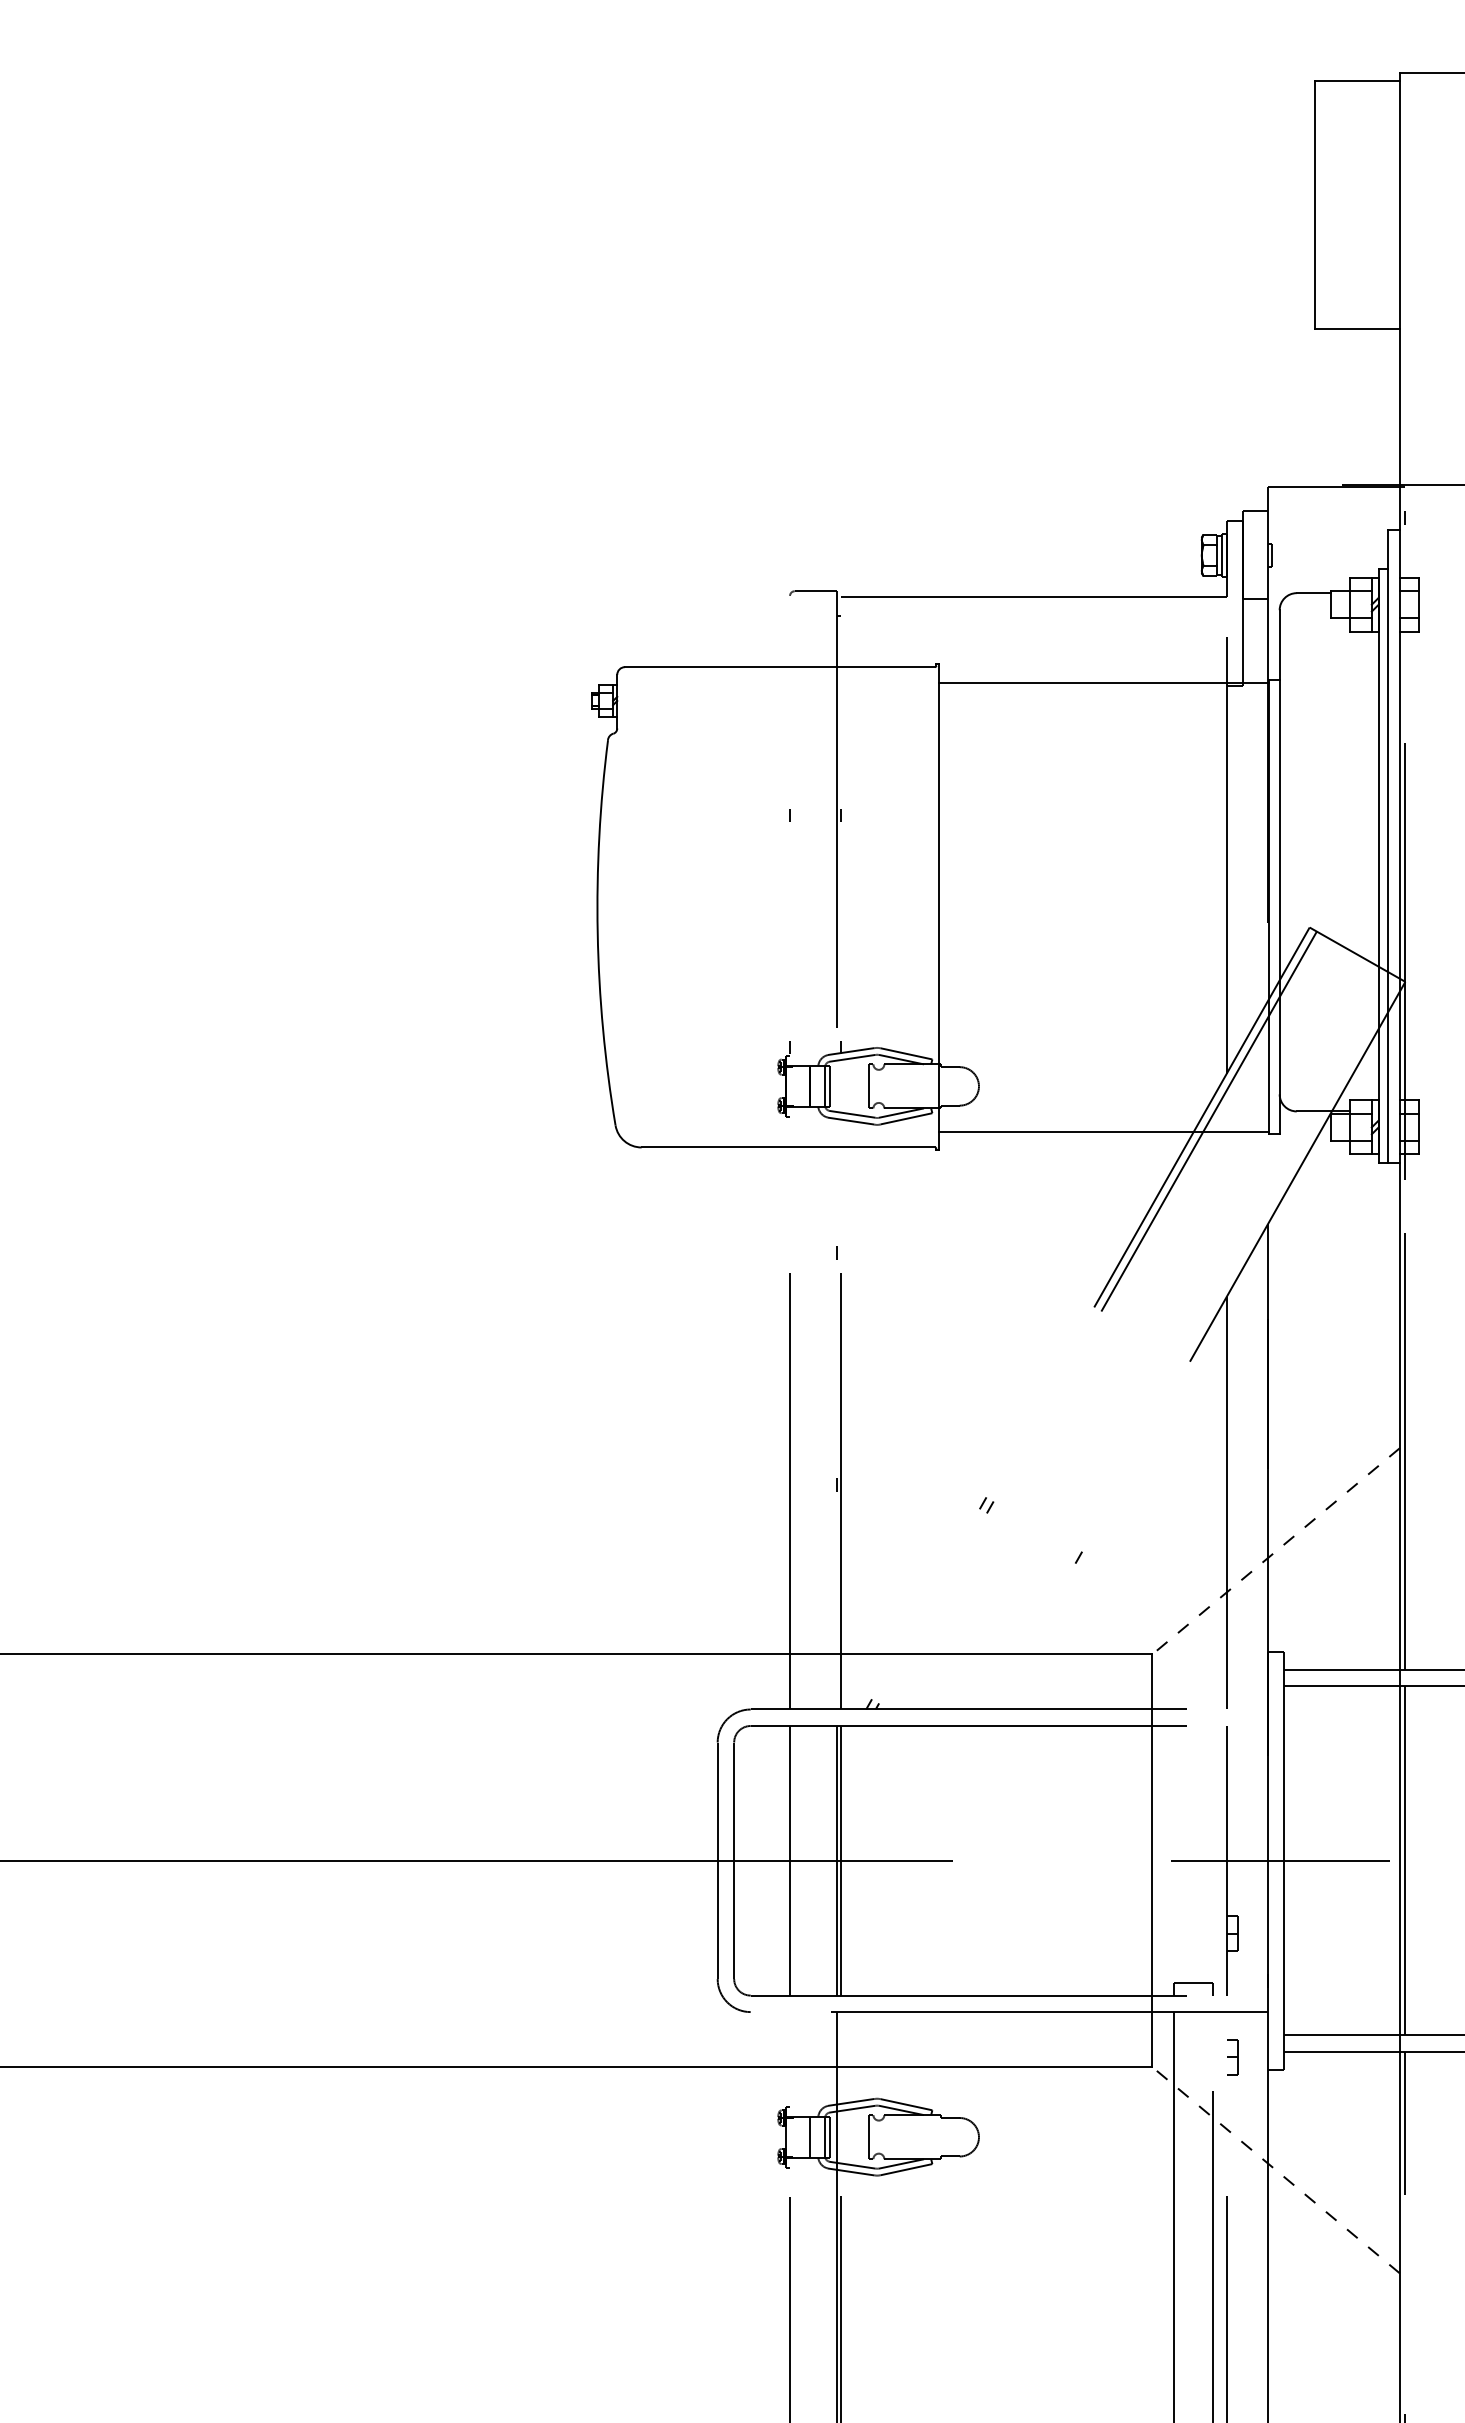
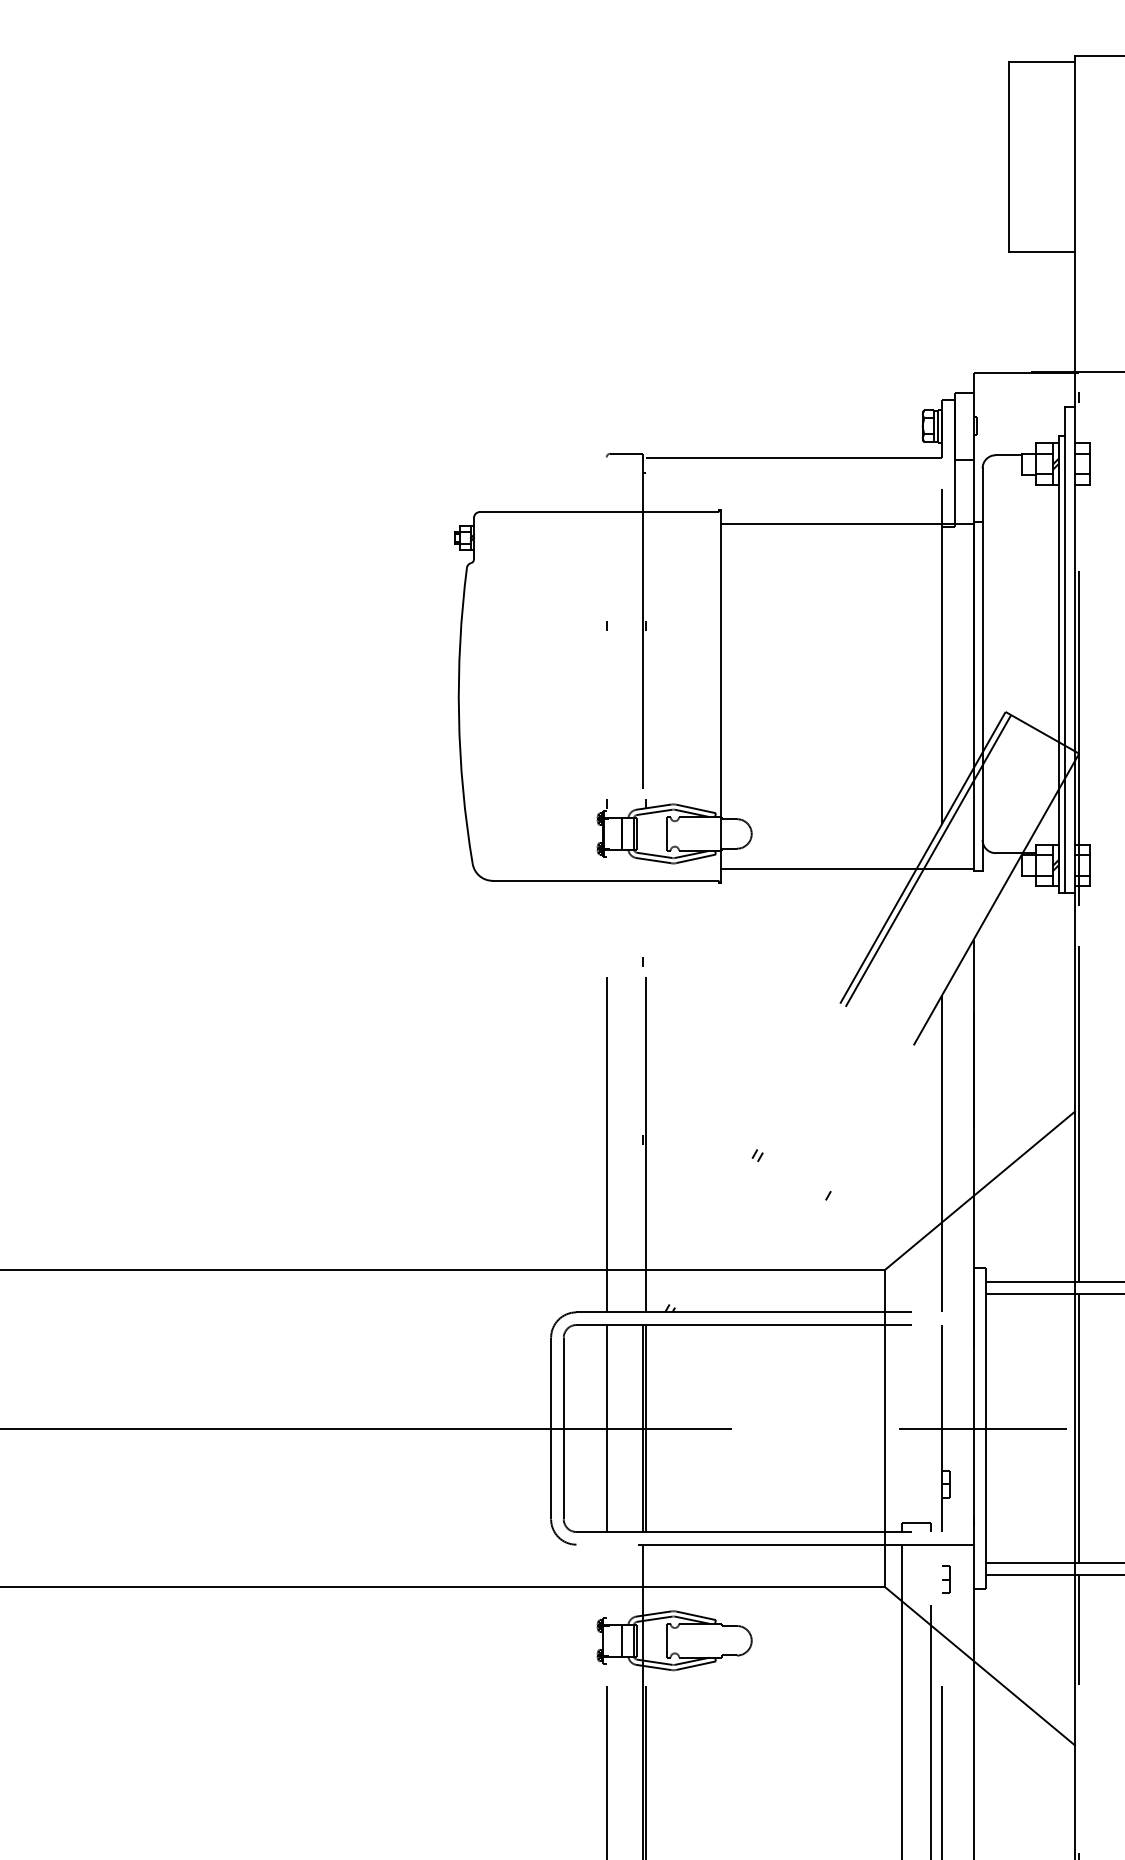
line: (1275, 1551) -> (979, 1191), dashed -> solid
line: (1275, 2169) -> (979, 1665), dashed -> solid

